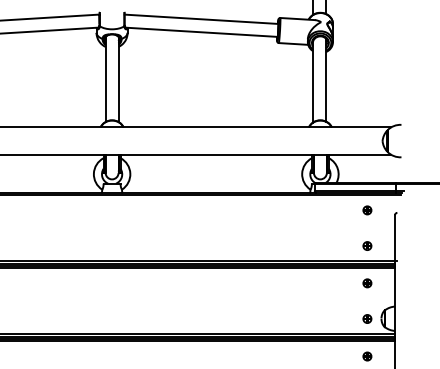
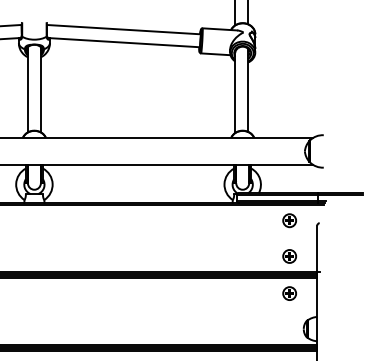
part: (367, 210) -> (289, 220), size x1.6
part: (367, 245) -> (289, 255), size x1.6
part: (367, 283) -> (289, 293), size x1.6
part: (367, 318) -> (289, 328), removed

